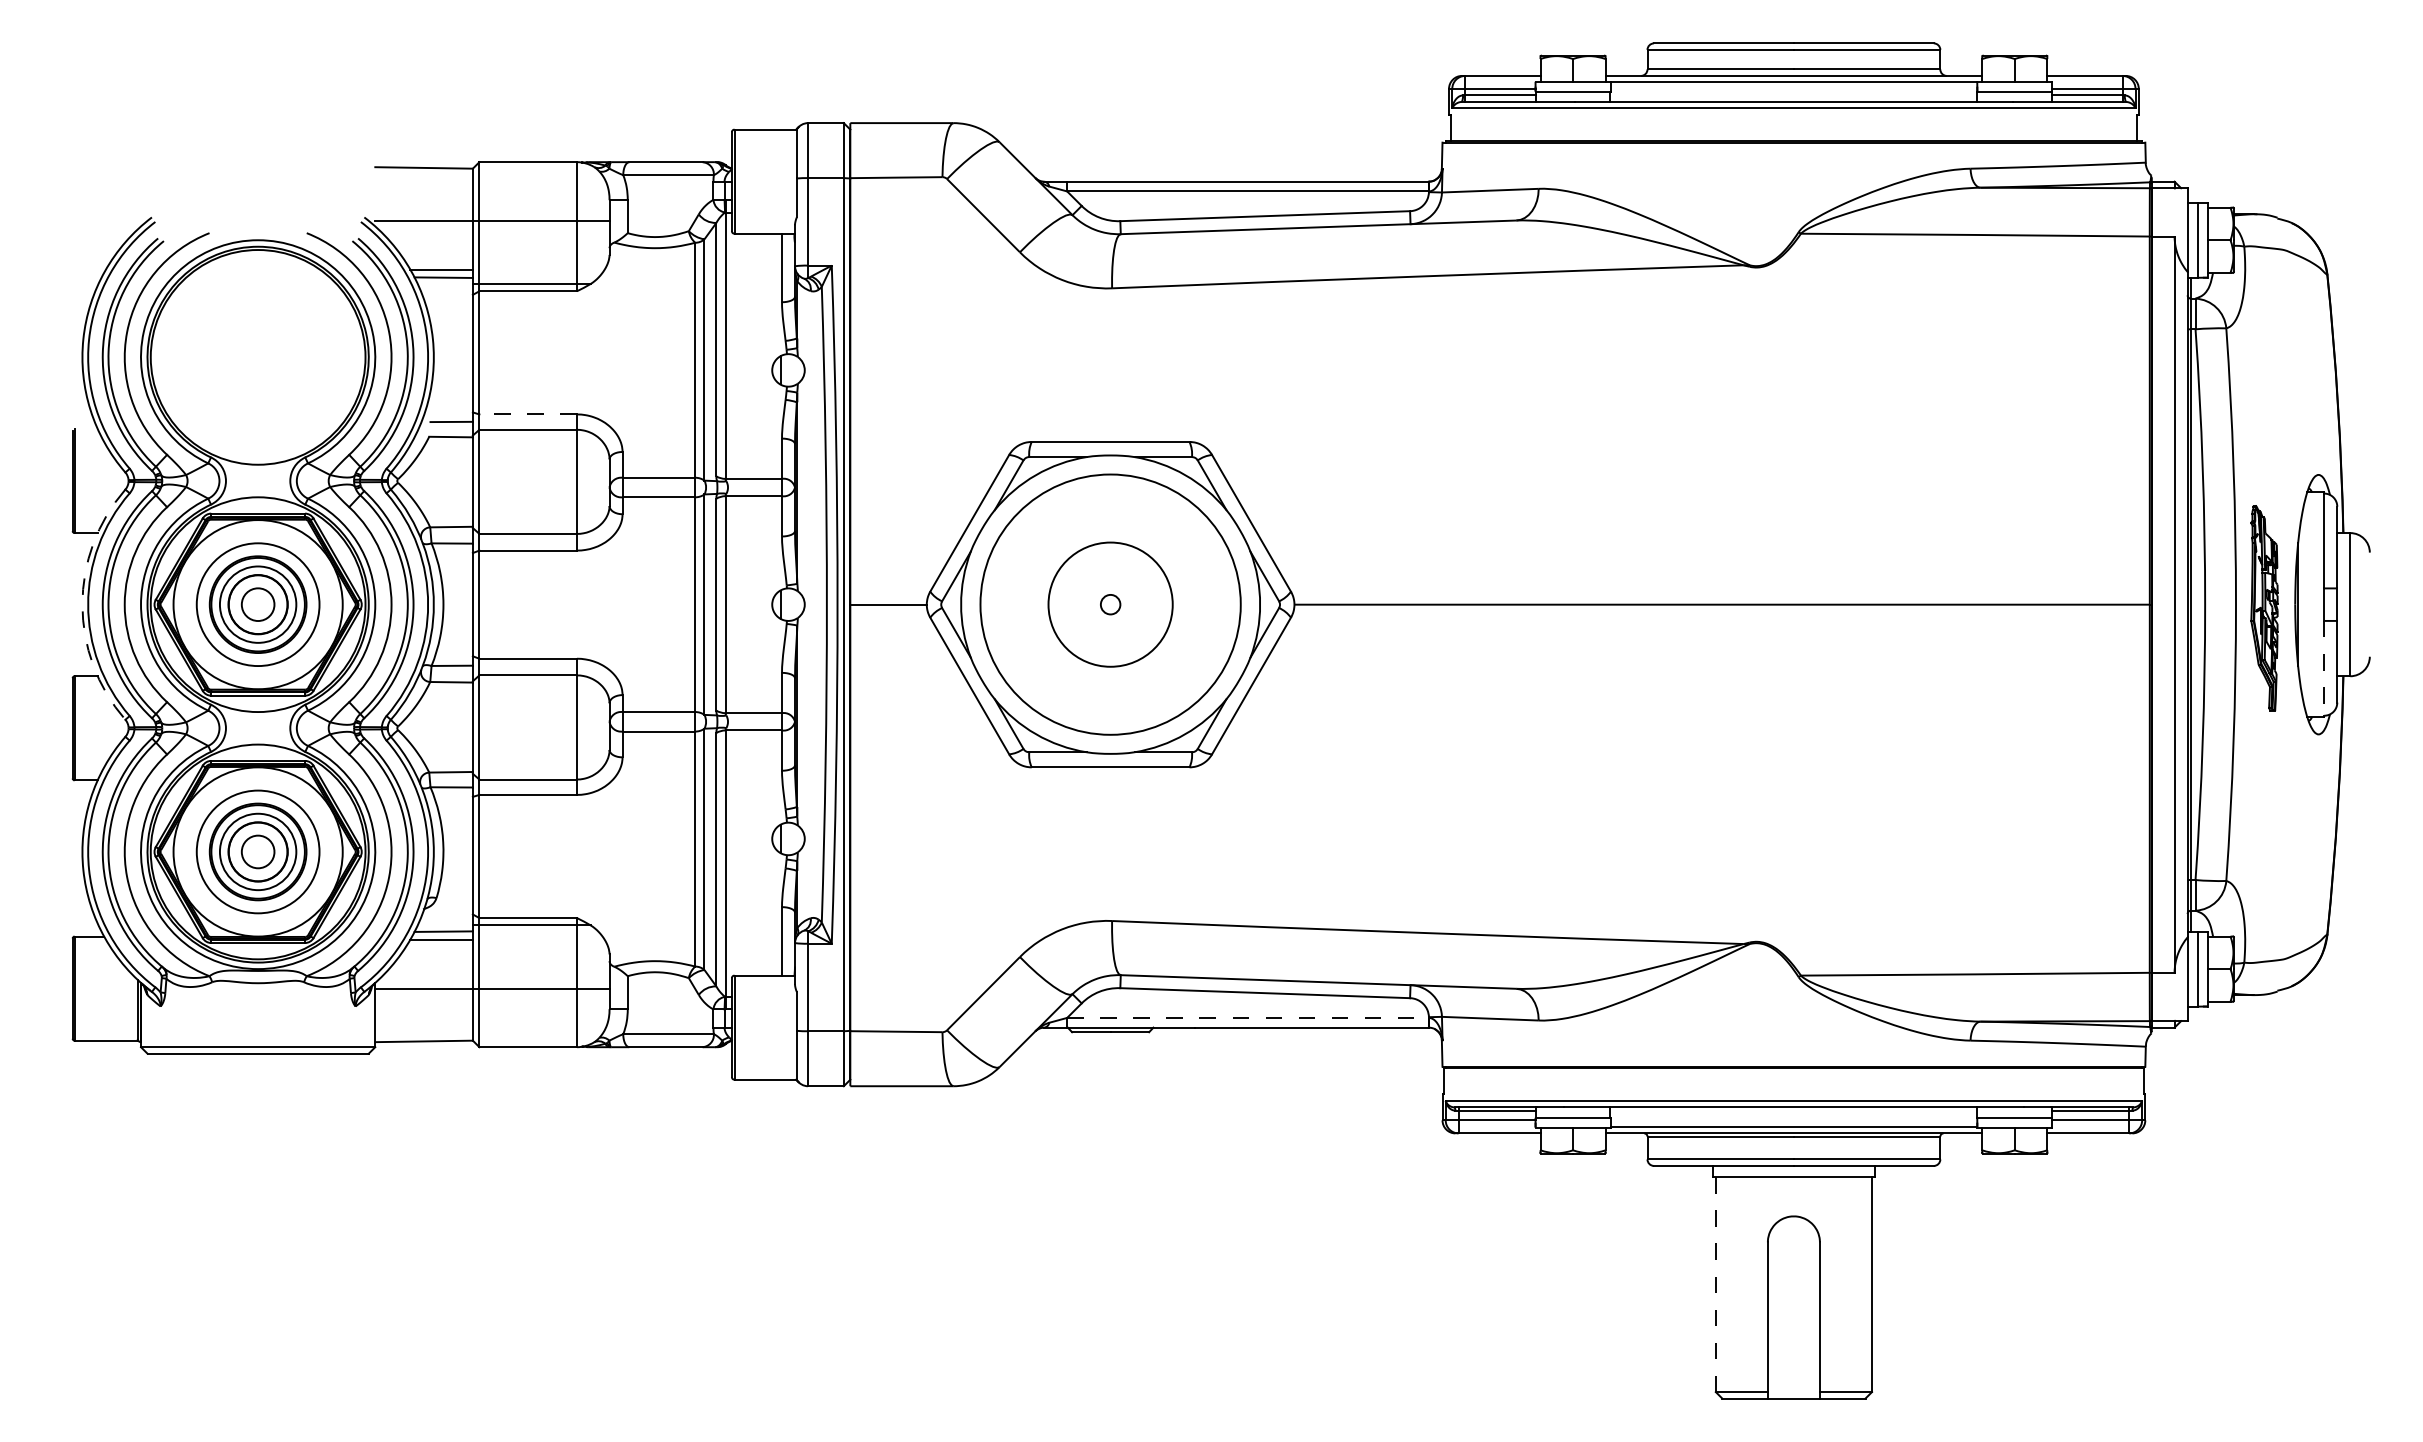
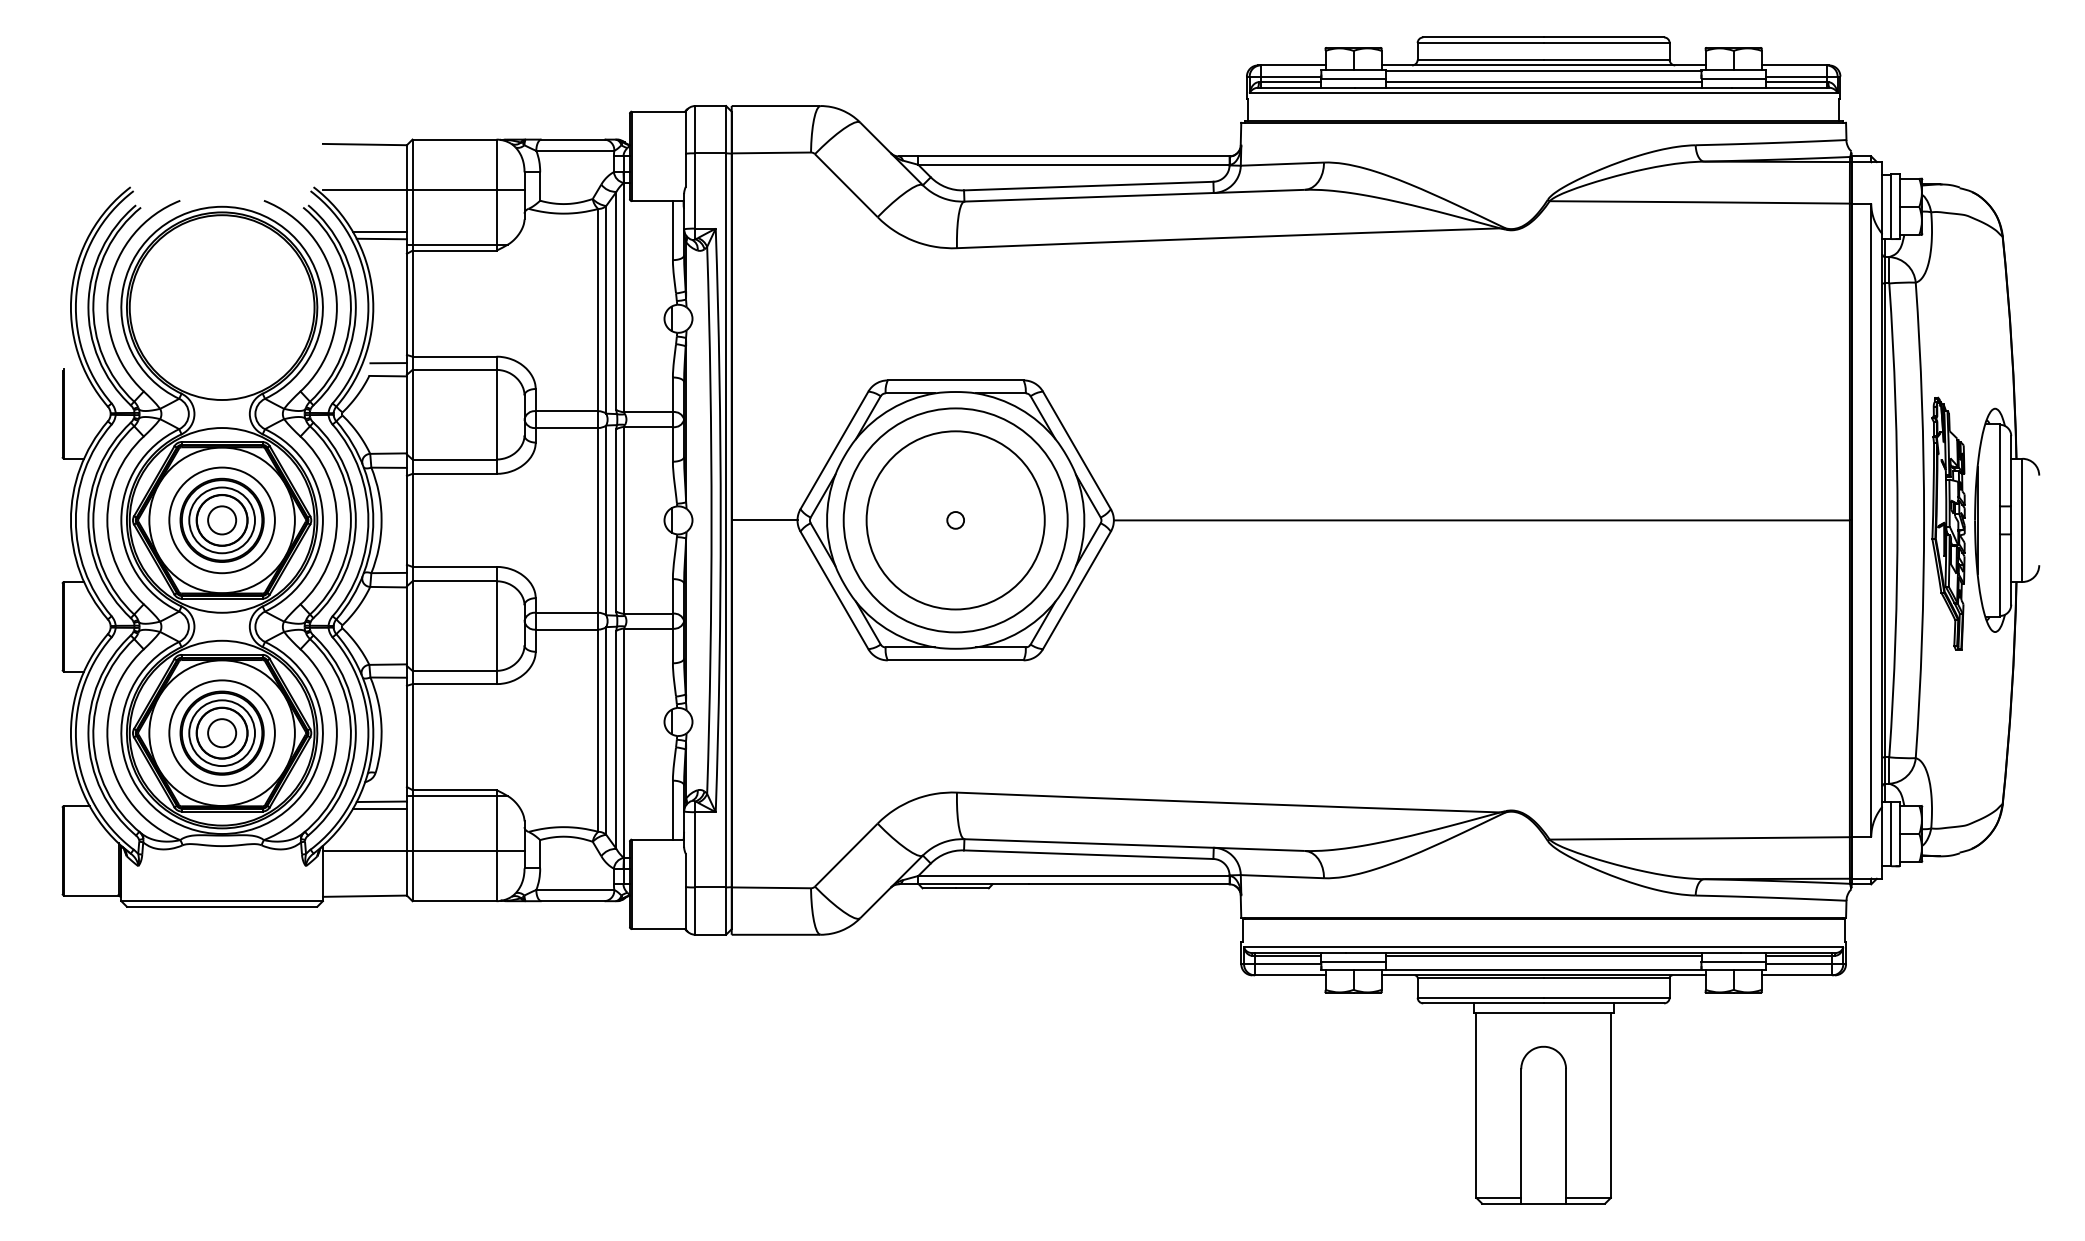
line: (1793, 95) -> (1543, 82), added
line: (528, 414) -> (454, 356), dashed -> solid
arc: (82, 604) -> (70, 520), dashed -> solid
circle: (1110, 604) -> (955, 520), size x1.67
part: (2264, 608) -> (1948, 523), size x1.43
line: (2324, 668) -> (2000, 575), dashed -> solid
line: (1248, 1017) -> (1074, 875), dashed -> solid
line: (1793, 1110) -> (1543, 955), added
line: (1715, 1285) -> (1476, 1106), dashed -> solid

